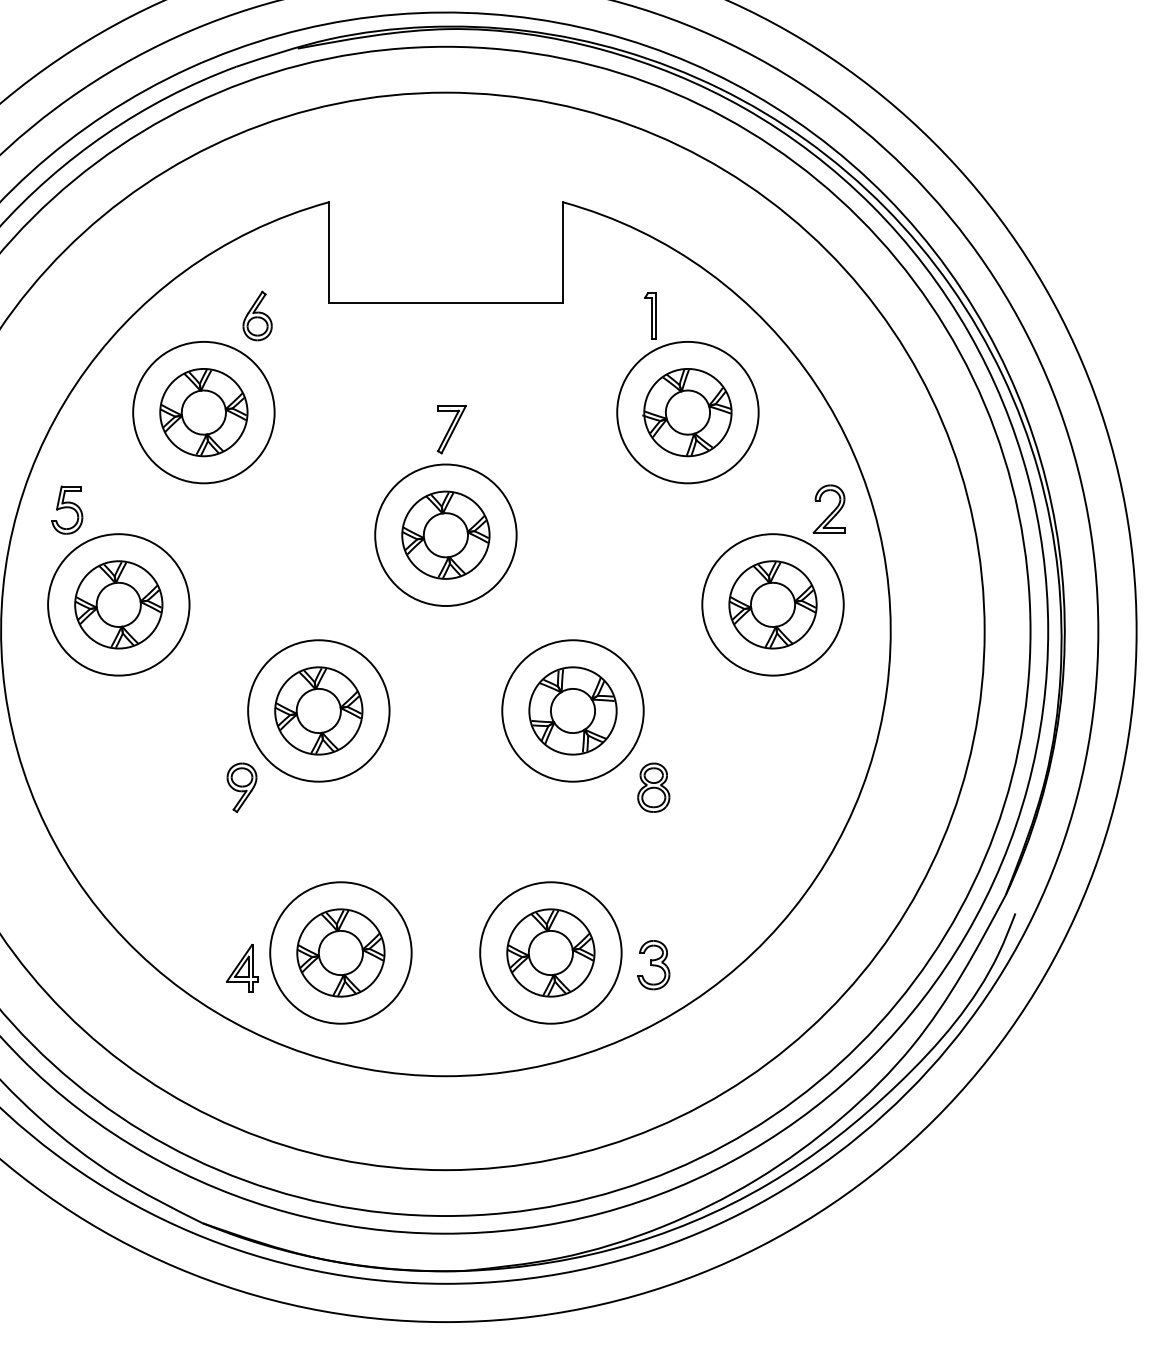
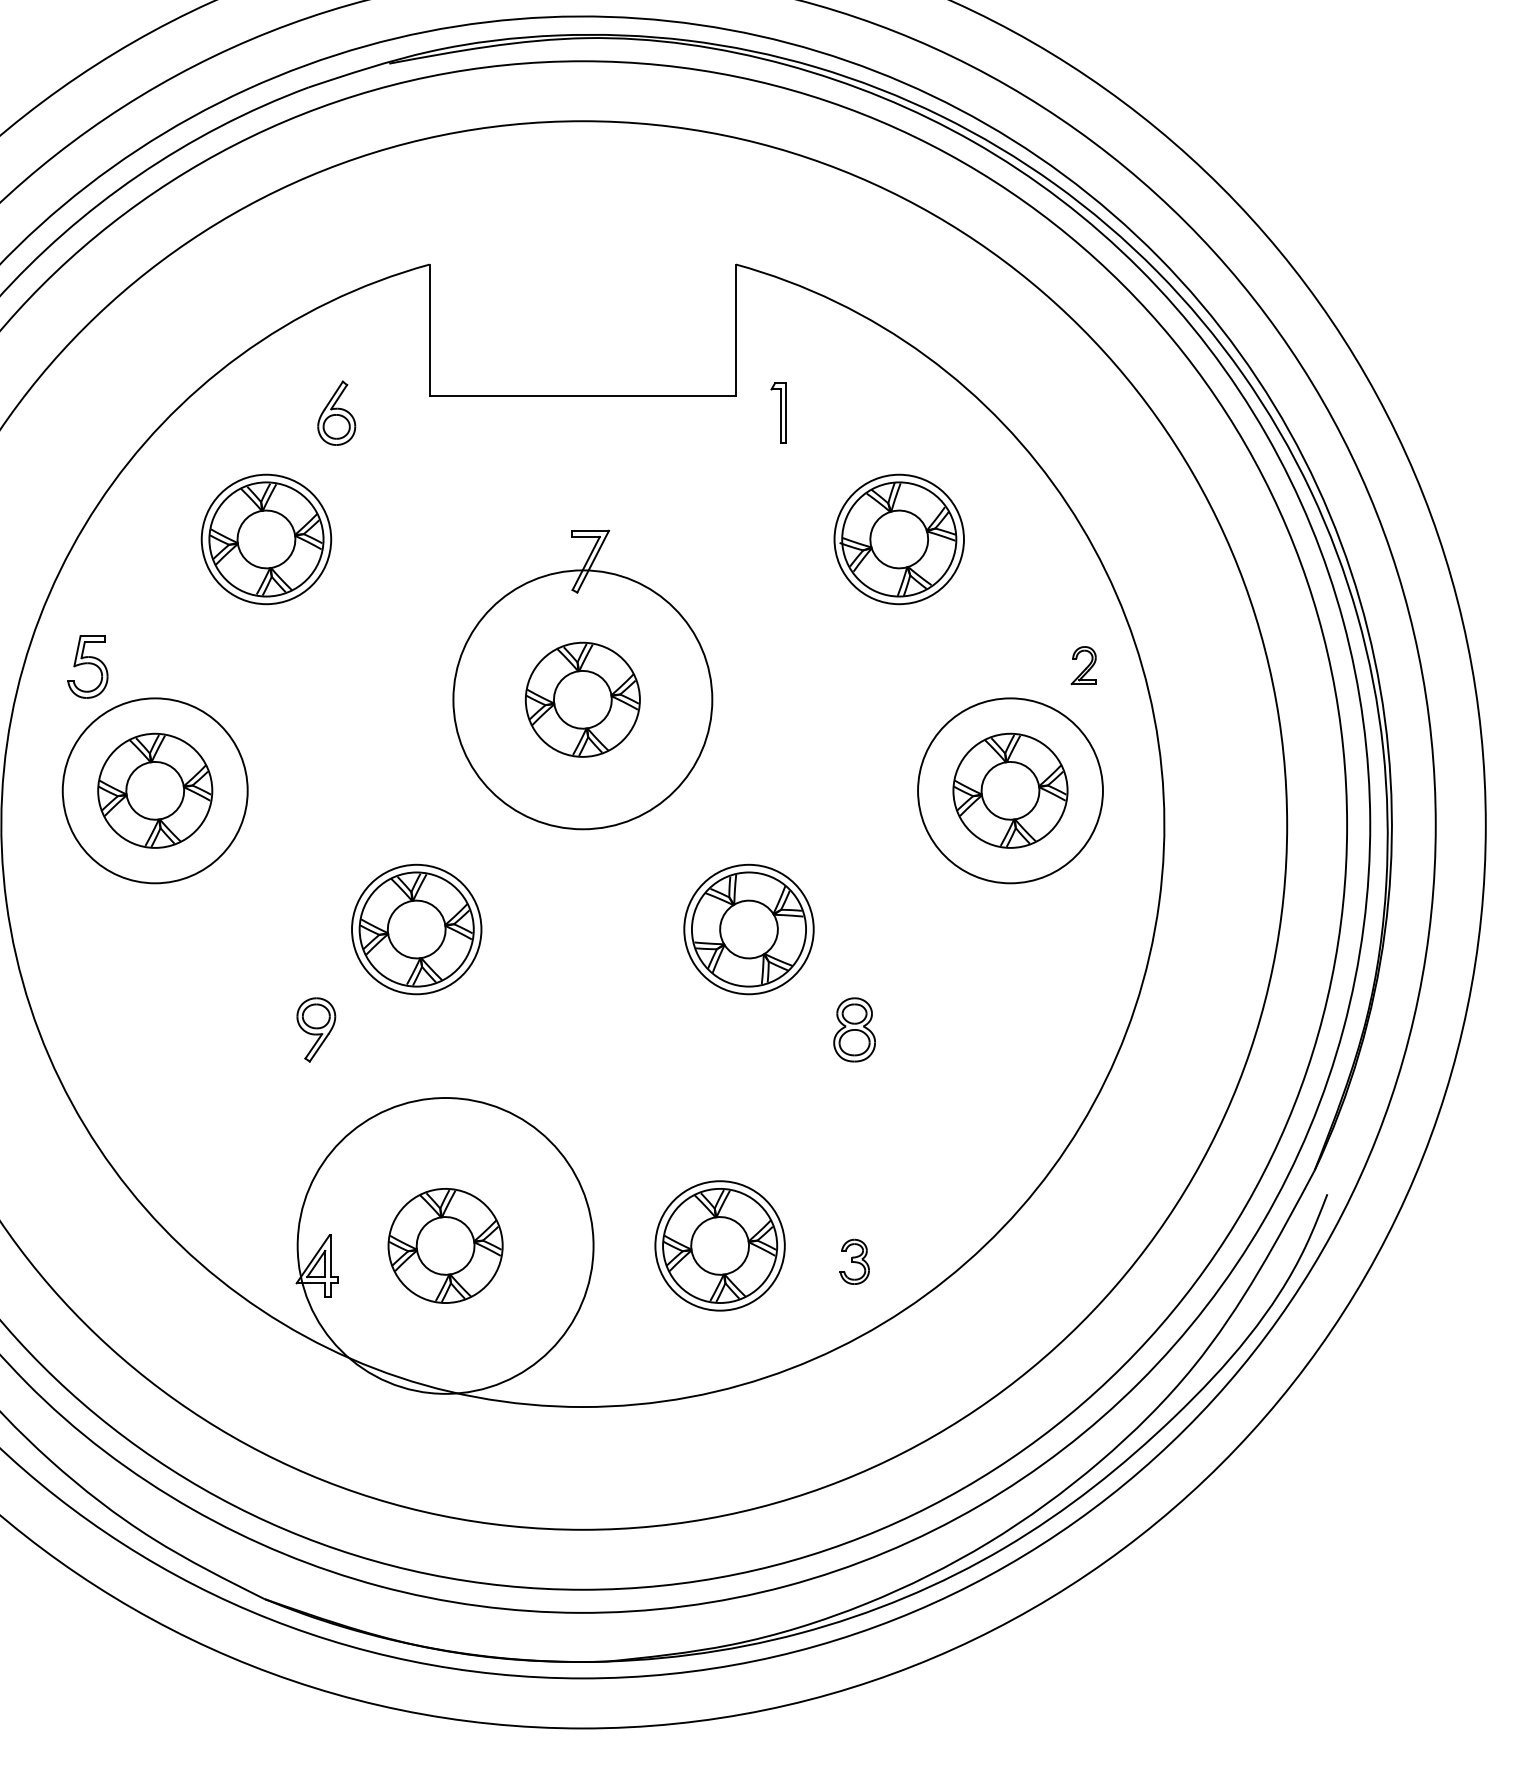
part: (650, 315) -> (778, 412), moved
circle: (203, 412) -> (265, 539), size x0.7
circle: (687, 412) -> (898, 539), size x0.7
part: (828, 508) -> (1083, 664), size x0.6
circle: (445, 535) -> (582, 700), size x1.4
circle: (318, 710) -> (416, 928), size x0.7
circle: (572, 710) -> (748, 928), size x0.7
circle: (340, 952) -> (445, 1245), size x1.6
circle: (550, 952) -> (719, 1245), size x0.7
part: (653, 965) -> (854, 1262), size x0.7

